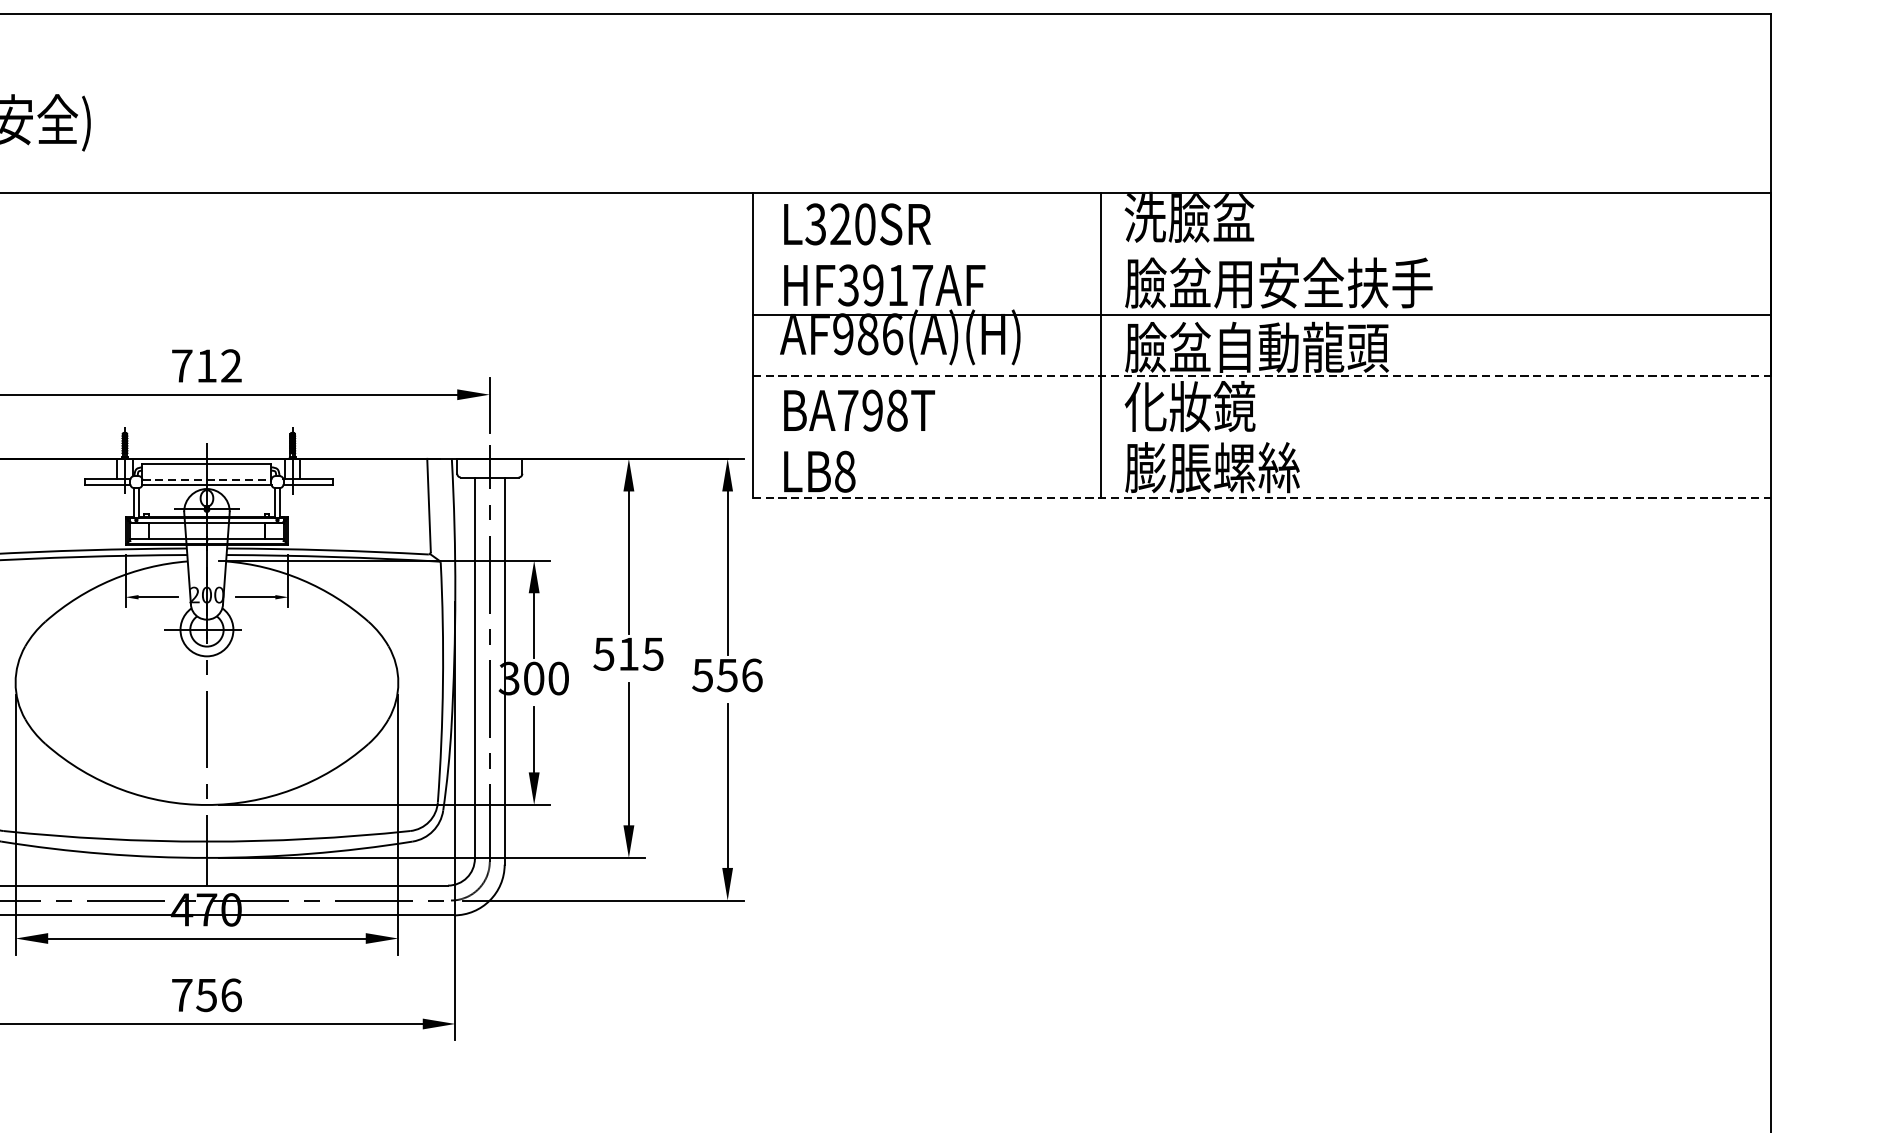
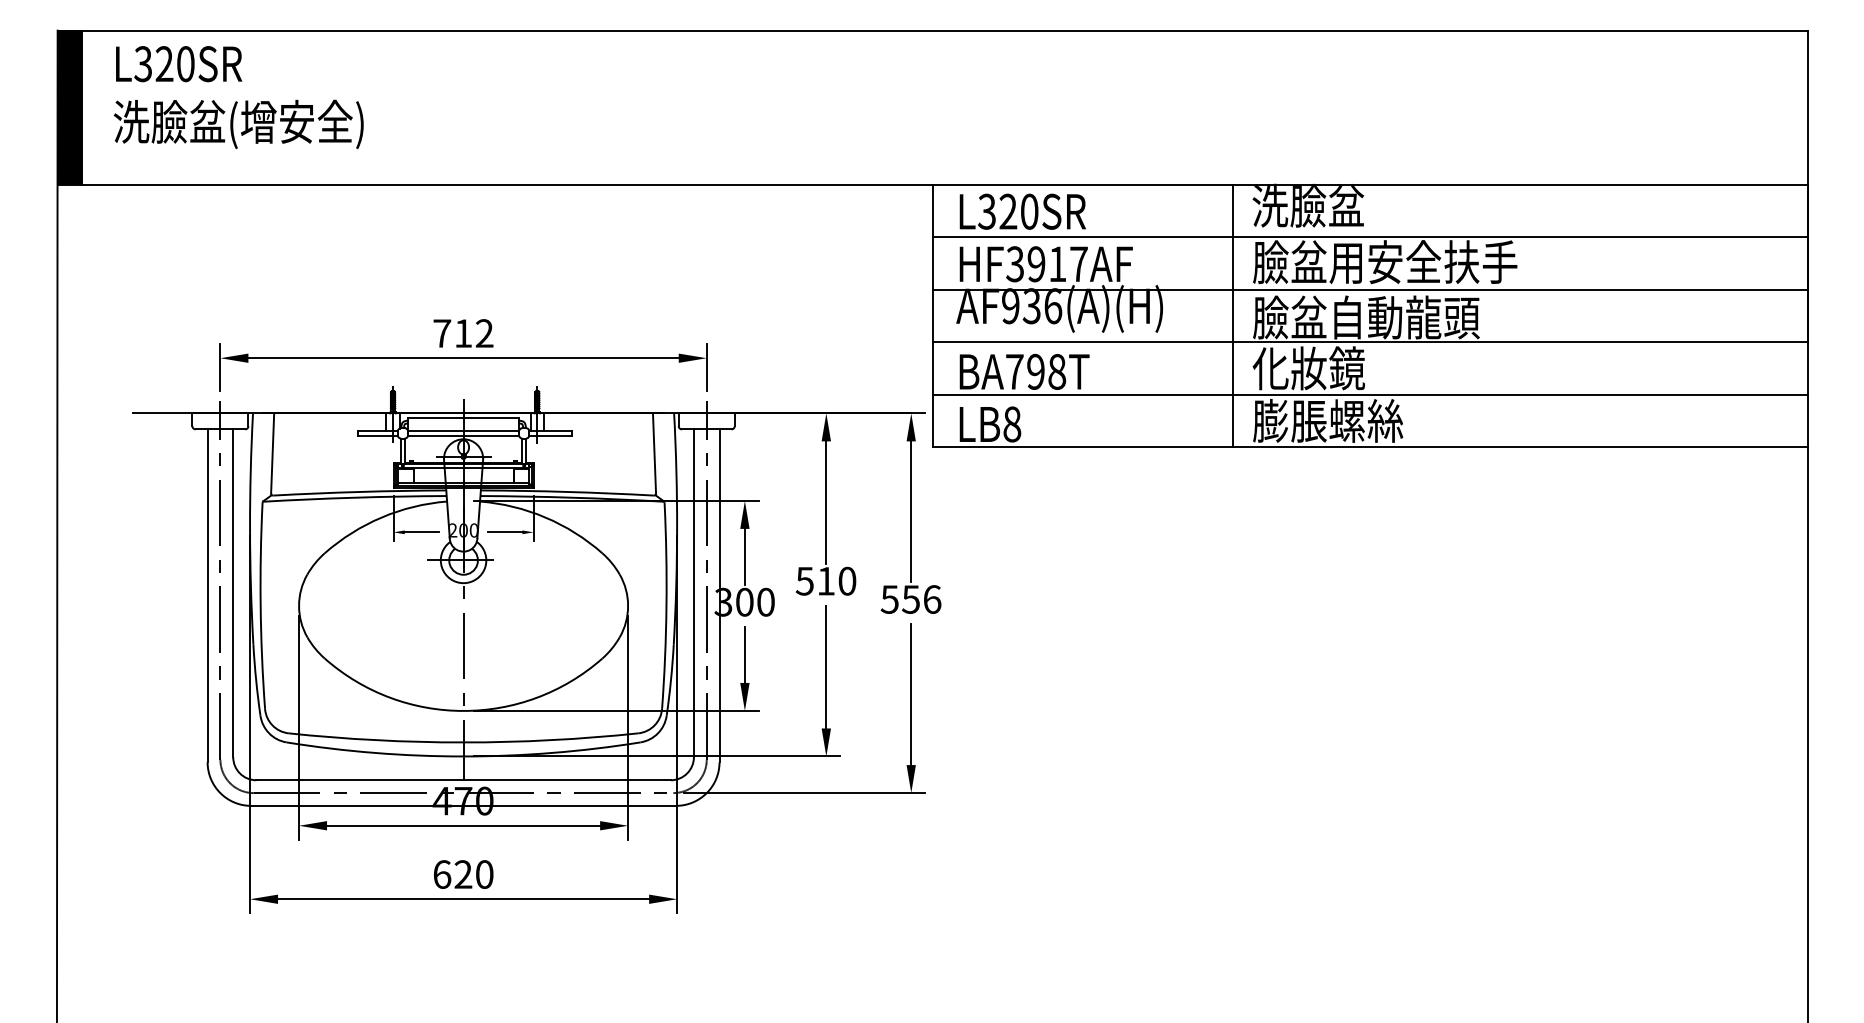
line: (1261, 254) -> (1370, 237), added
text: (867, 334) -> (1031, 306), AF986(A)(H) -> AF936(A)(H)
line: (1261, 376) -> (1370, 342), dashed -> solid
line: (1261, 436) -> (1370, 394), added
line: (208, 479) -> (464, 431), dashed -> solid
line: (1261, 498) -> (1370, 447), dashed -> solid
text: (653, 653) -> (847, 580), 515 -> 510
text: (206, 995) -> (463, 874), 756 -> 620

